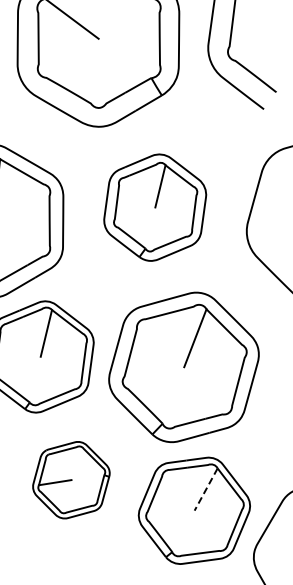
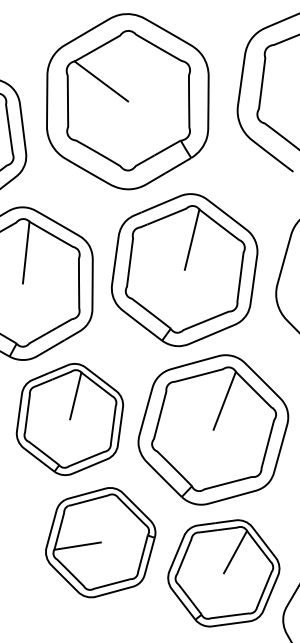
part: (155, 207) -> (184, 270), size x1.43
part: (71, 479) -> (100, 542), size x1.43
line: (206, 489) -> (235, 552), dashed -> solid

